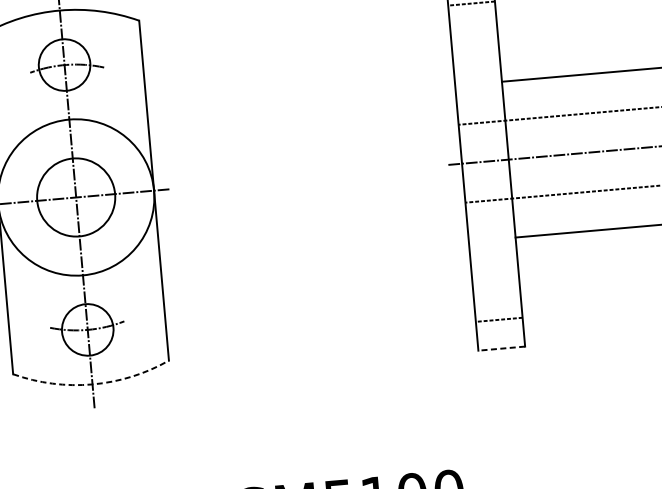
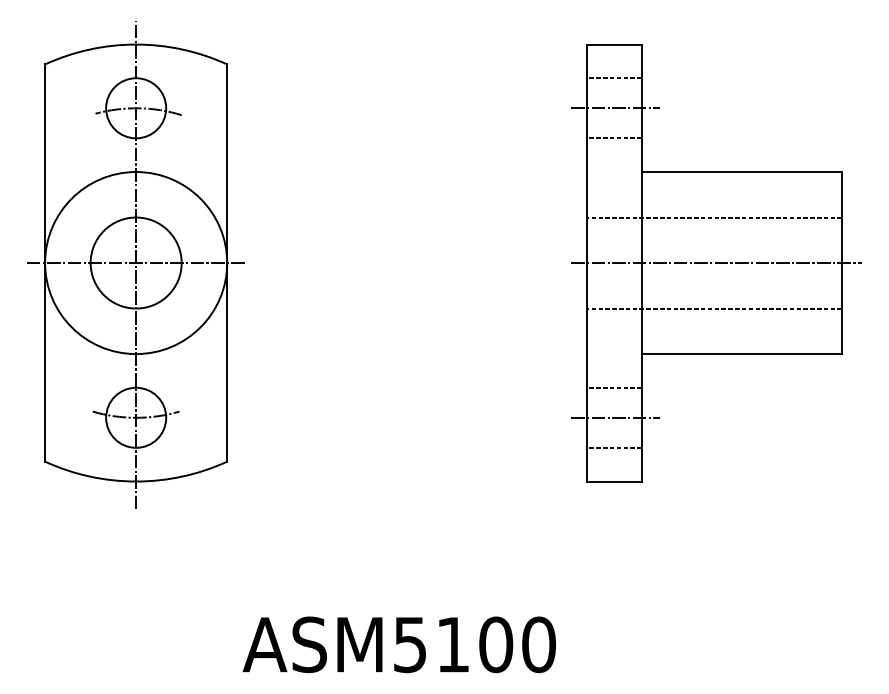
line: (474, 29) -> (615, 108), added
line: (476, 55) -> (614, 138), added
line: (494, 268) -> (614, 387), added
line: (497, 293) -> (615, 417), added
line: (500, 348) -> (613, 481), dashed -> solid
arc: (92, 384) -> (136, 481), dashed -> solid

